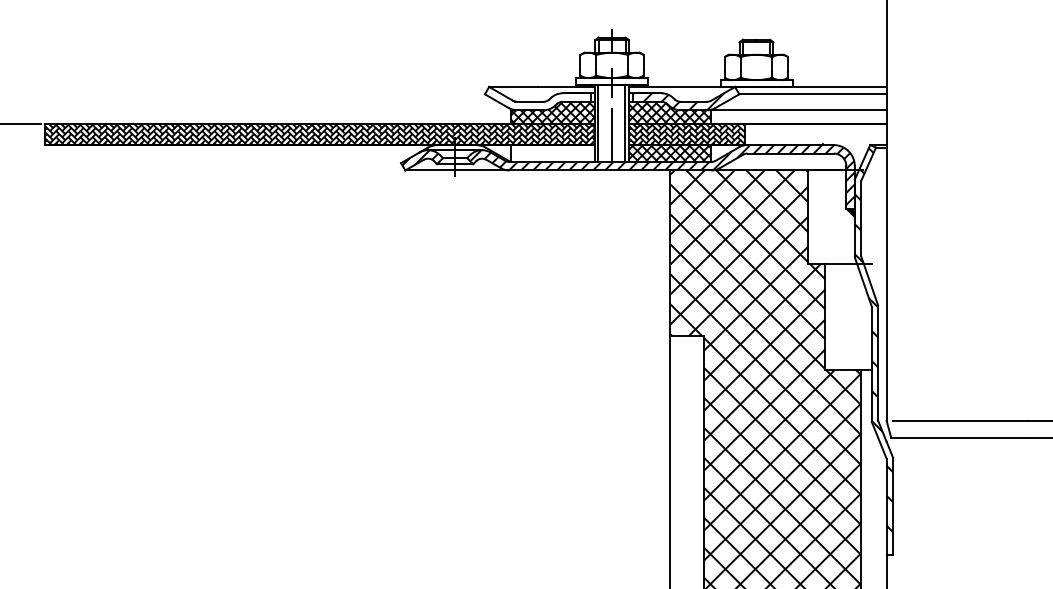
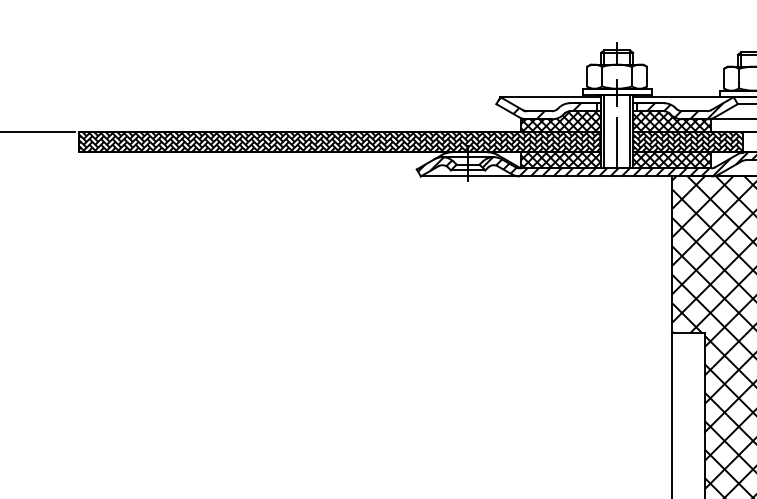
hatch: (530, 98) -> (539, 108), added
hatch: (552, 153) -> (560, 160), added

